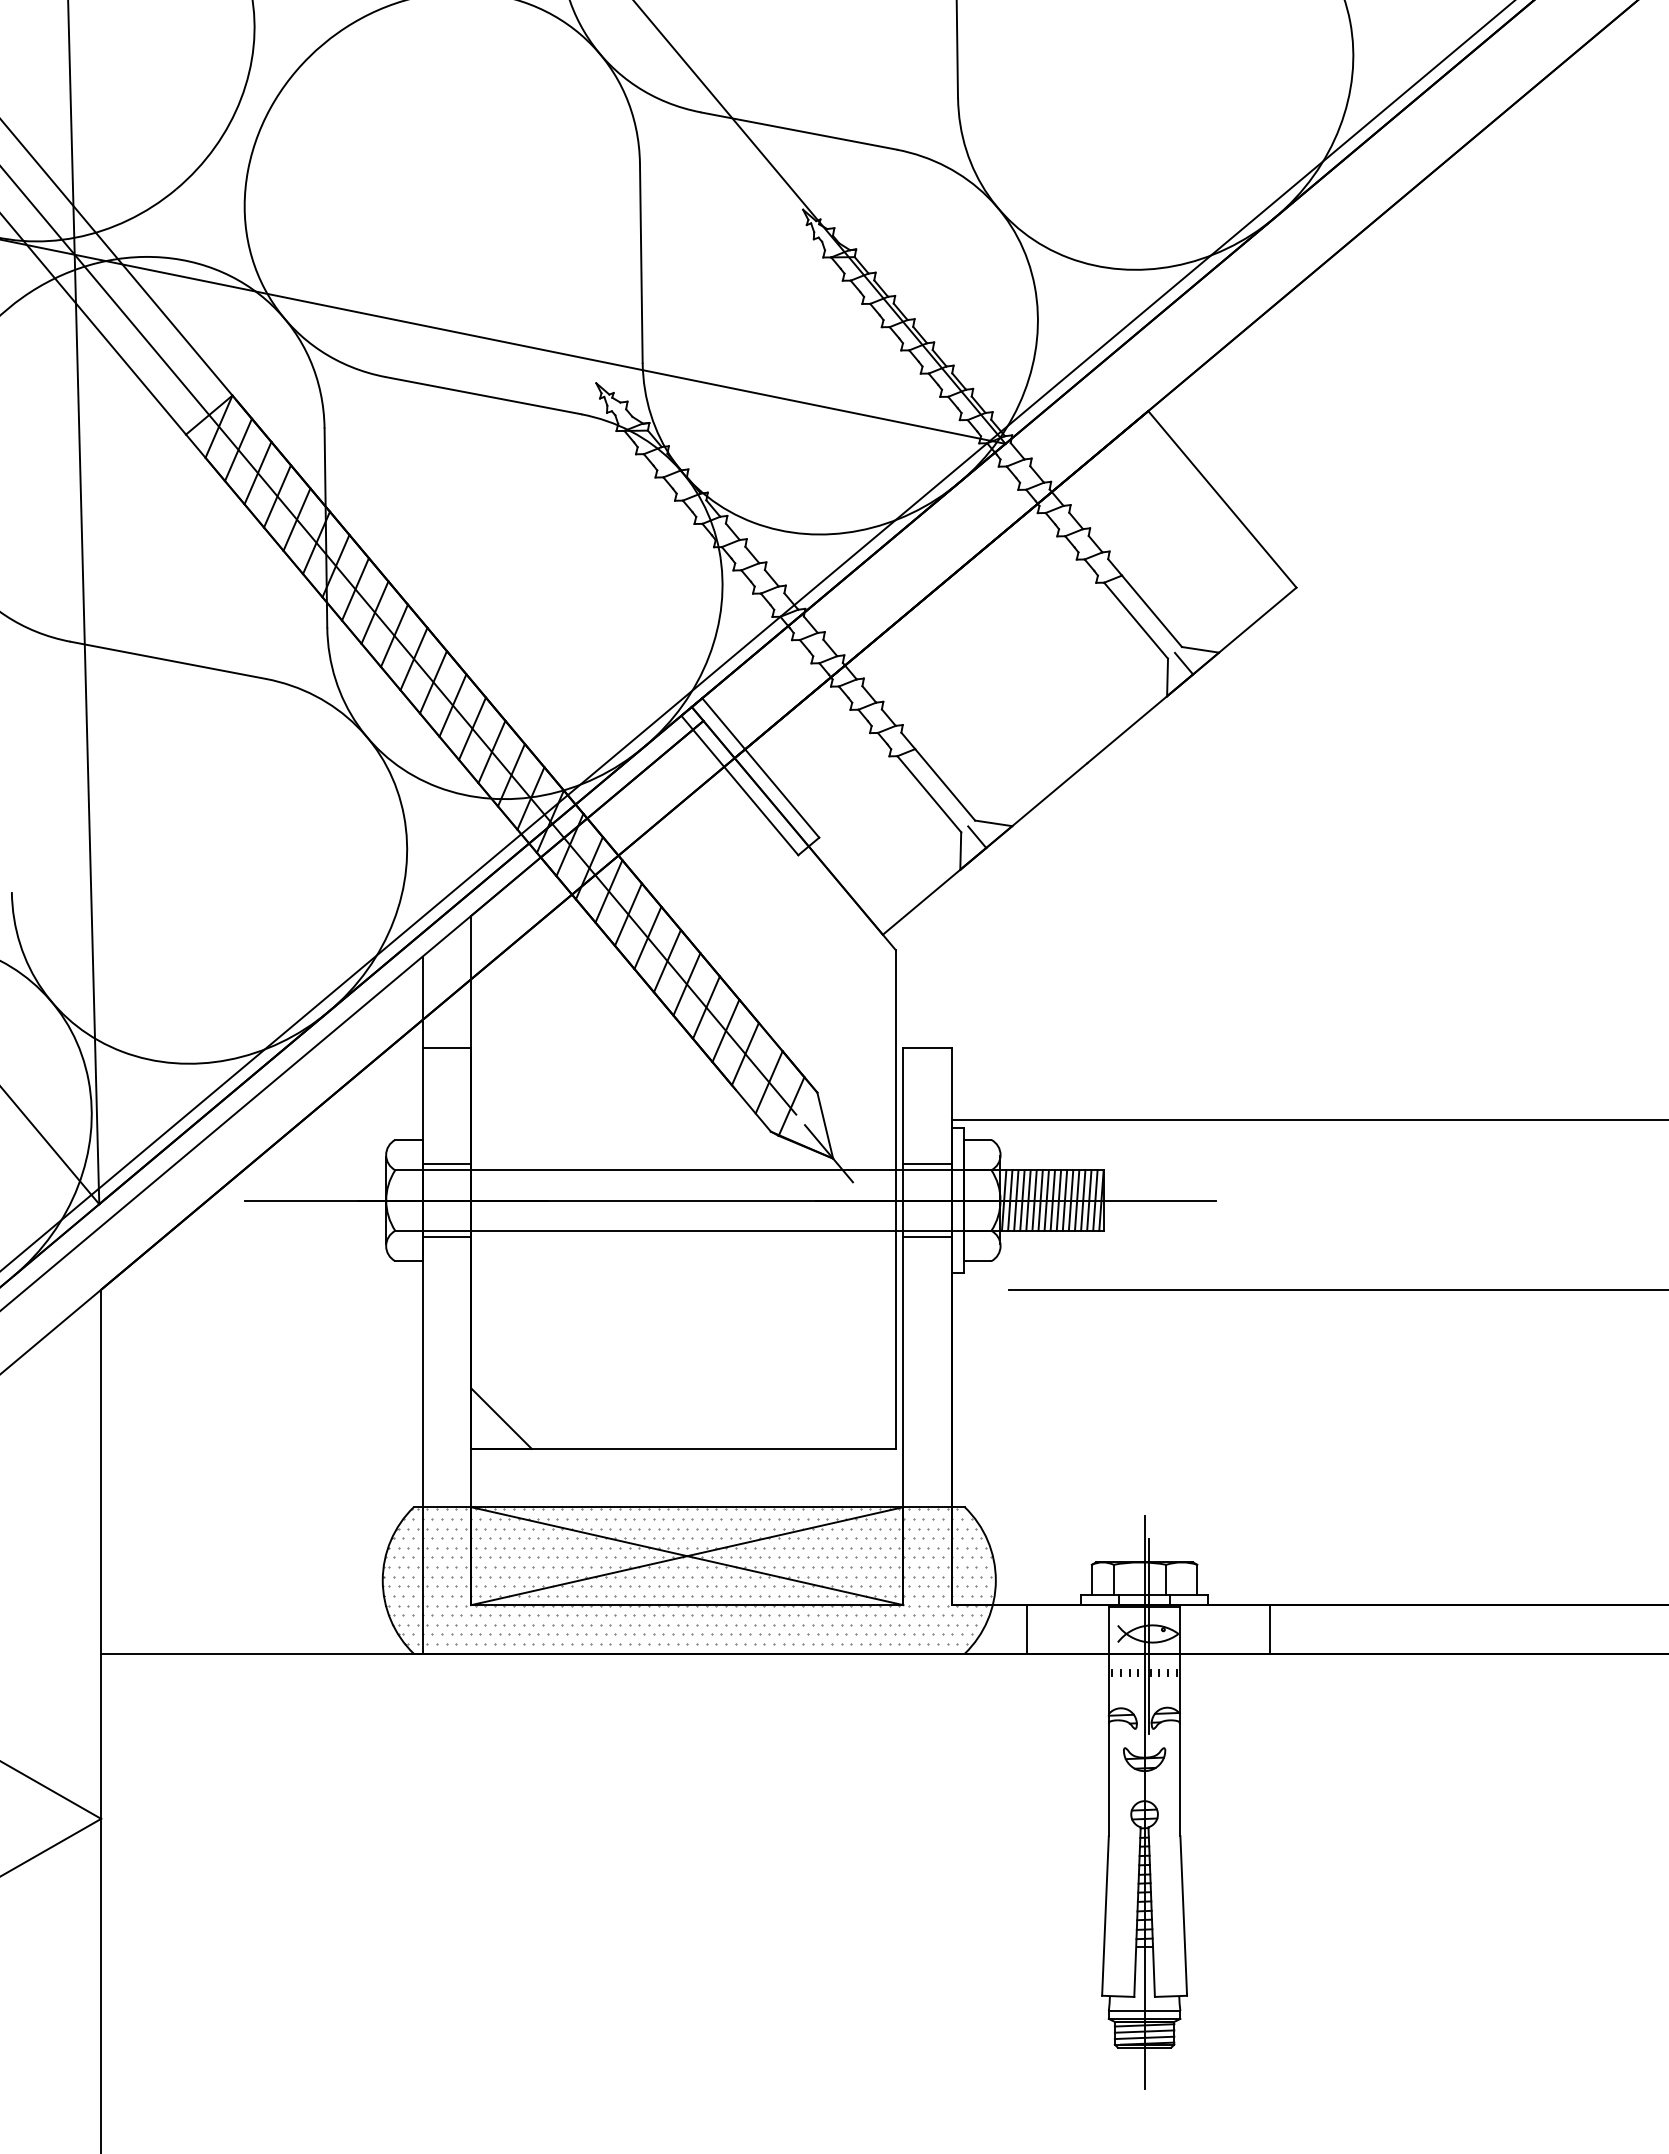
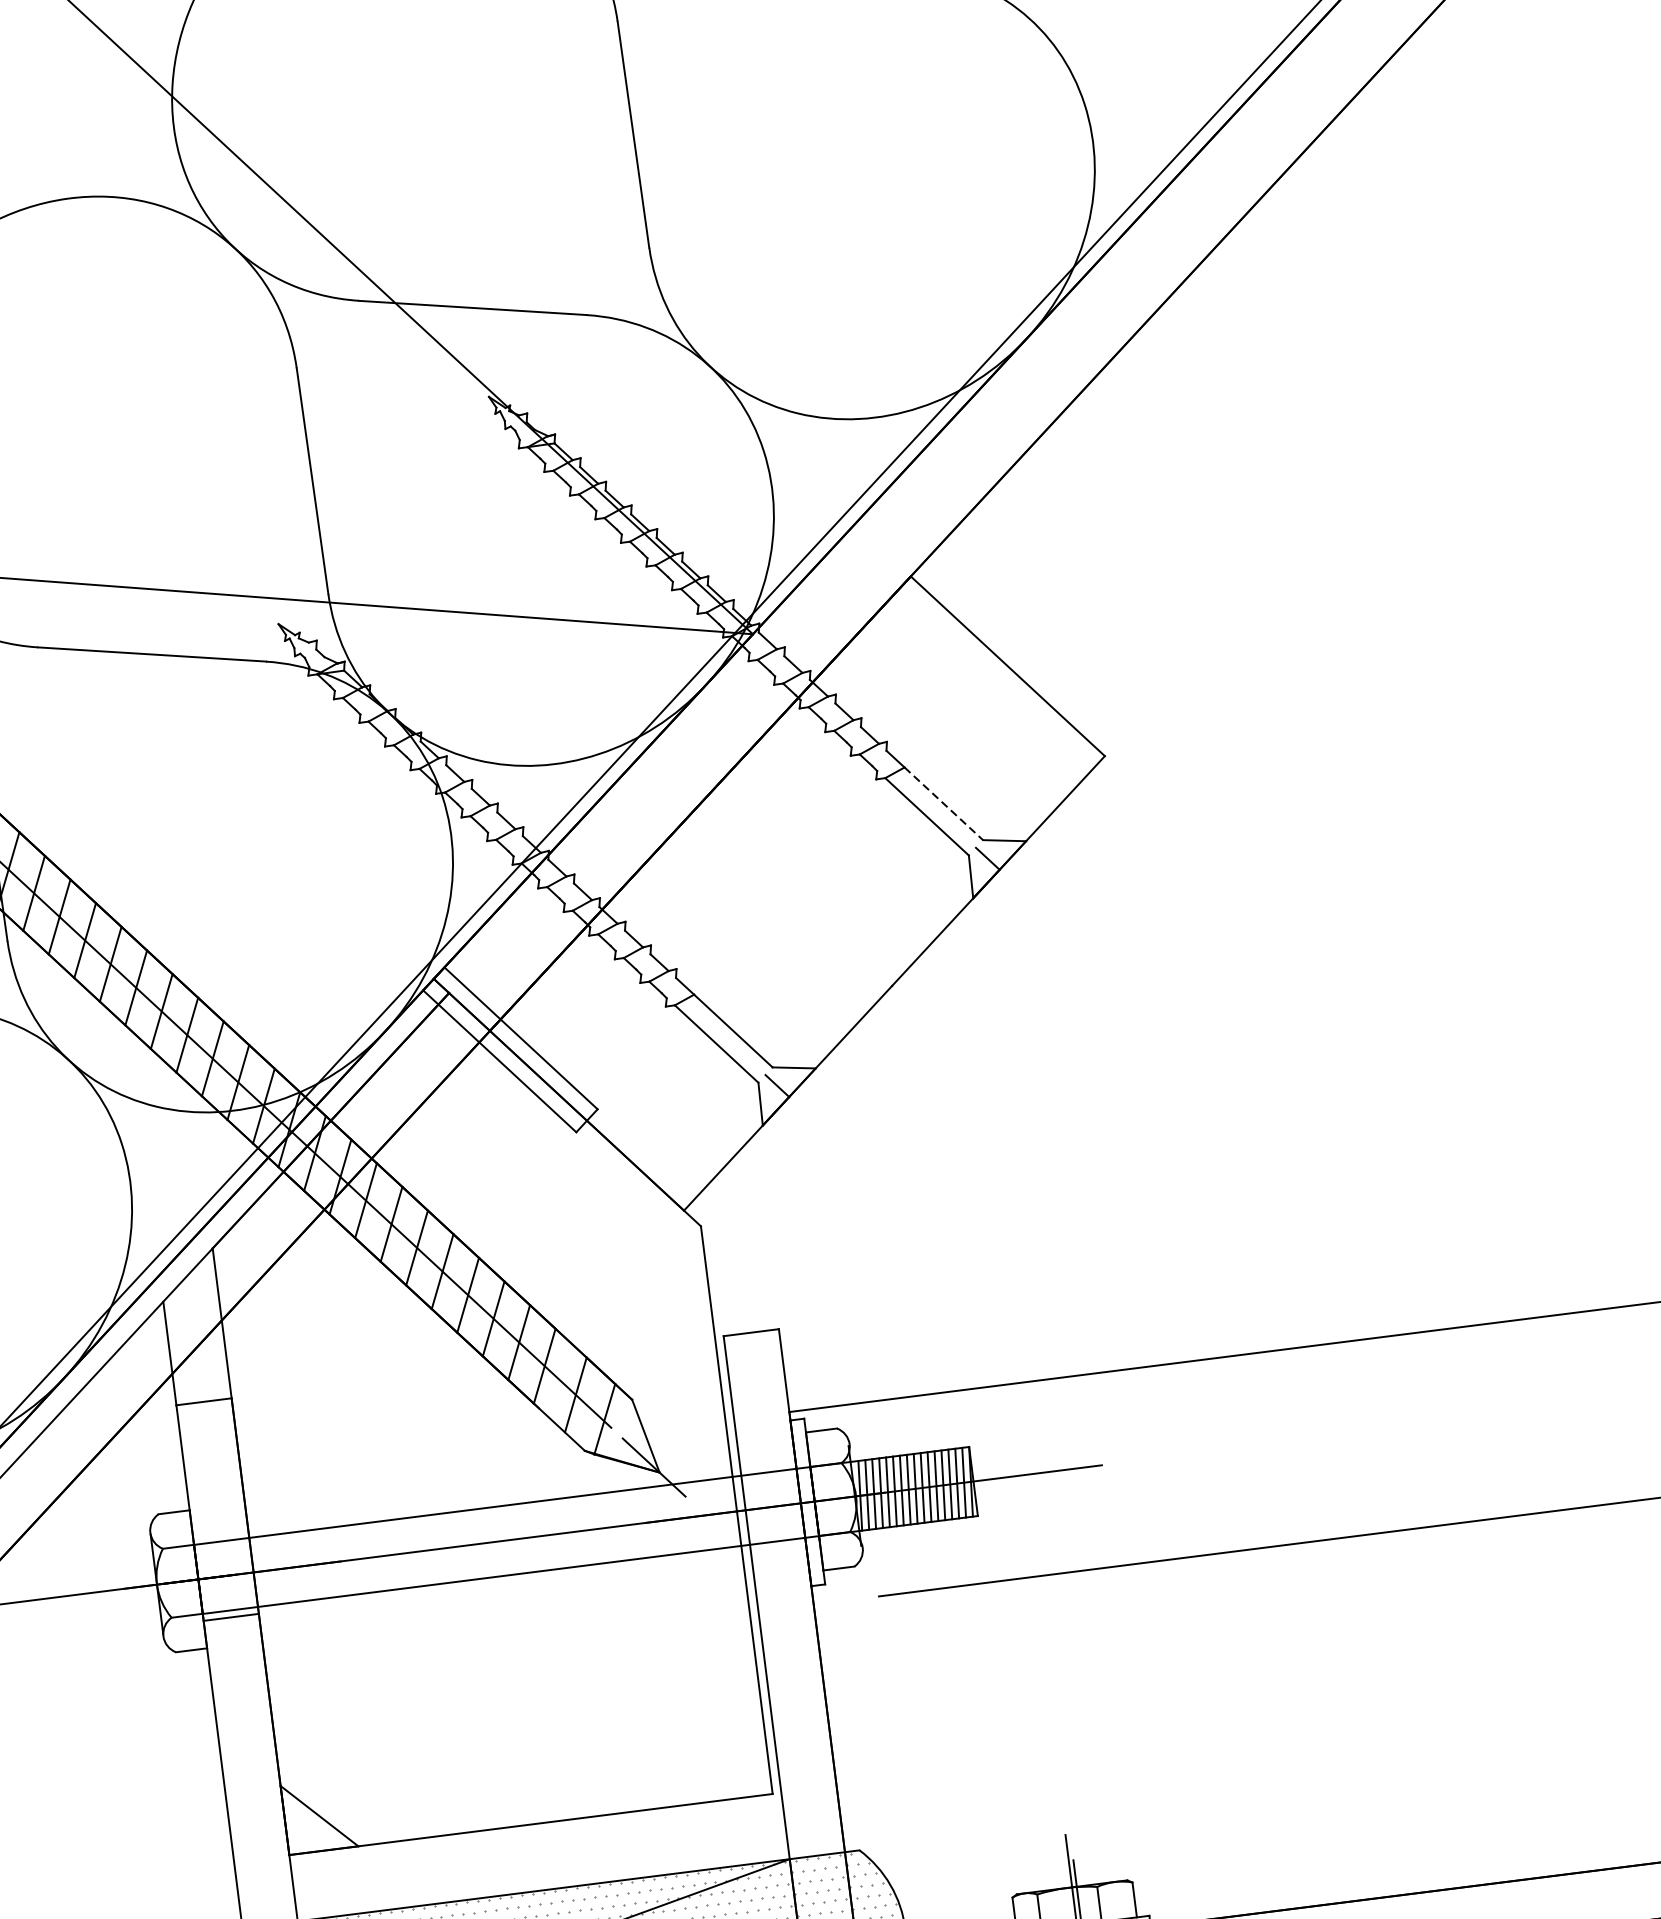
line: (1152, 611) -> (944, 803), solid -> dashed
line: (446, 1164) -> (220, 1534), removed
line: (927, 1164) -> (767, 1465), removed
line: (927, 1237) -> (778, 1548), removed

